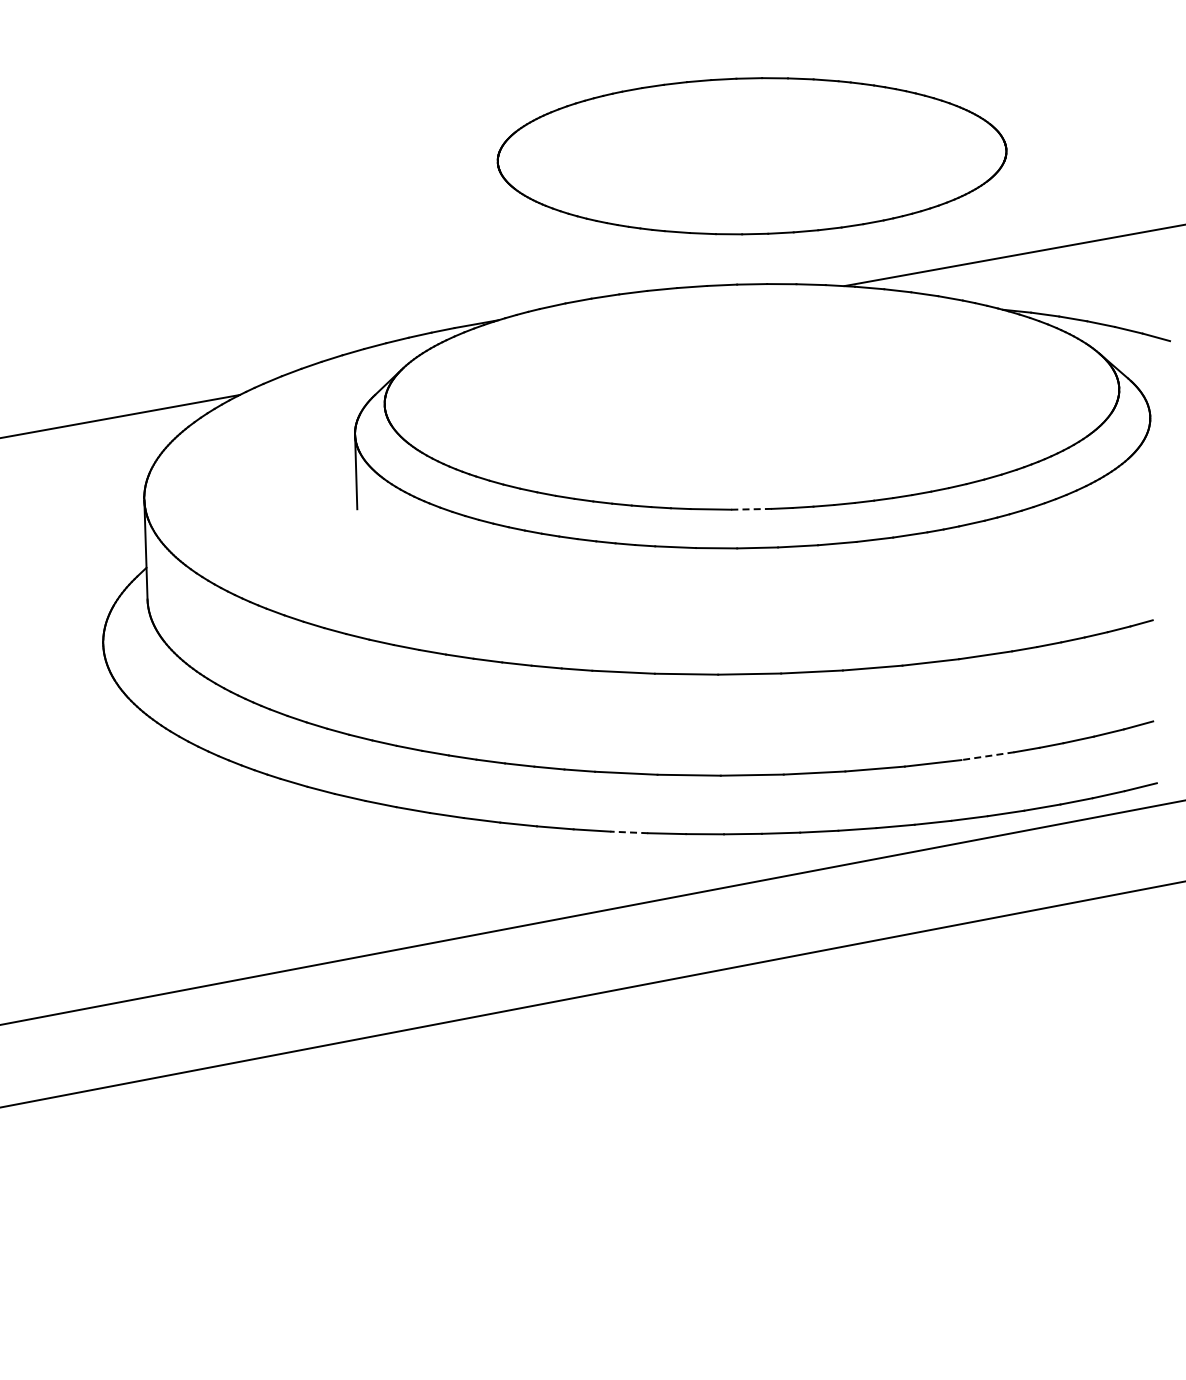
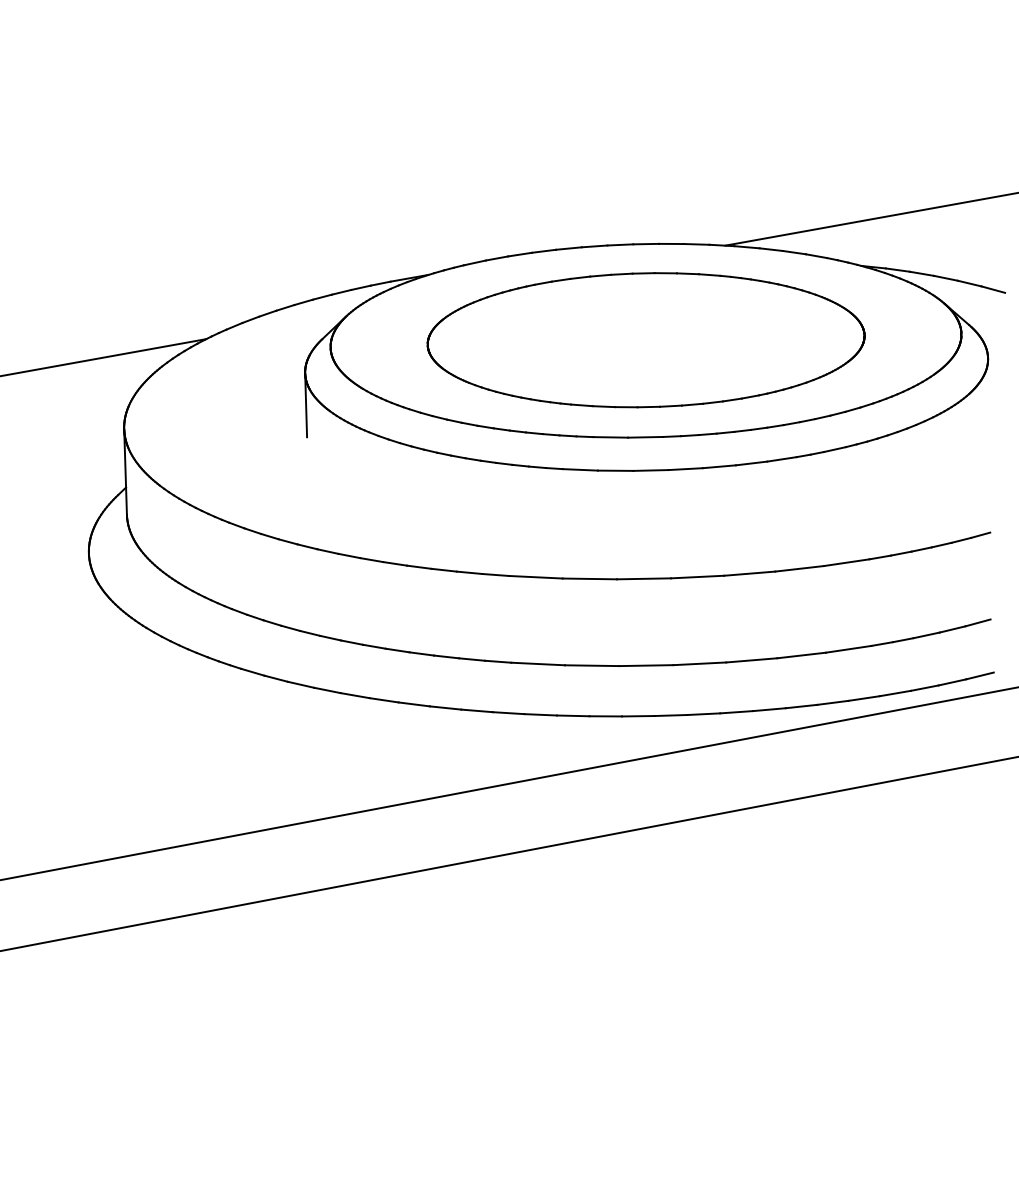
part: (751, 156) -> (645, 340), moved
line: (751, 509) -> (645, 437), dashed -> solid
line: (987, 756) -> (848, 649), dashed -> solid
line: (629, 832) -> (540, 714), dashed -> solid

